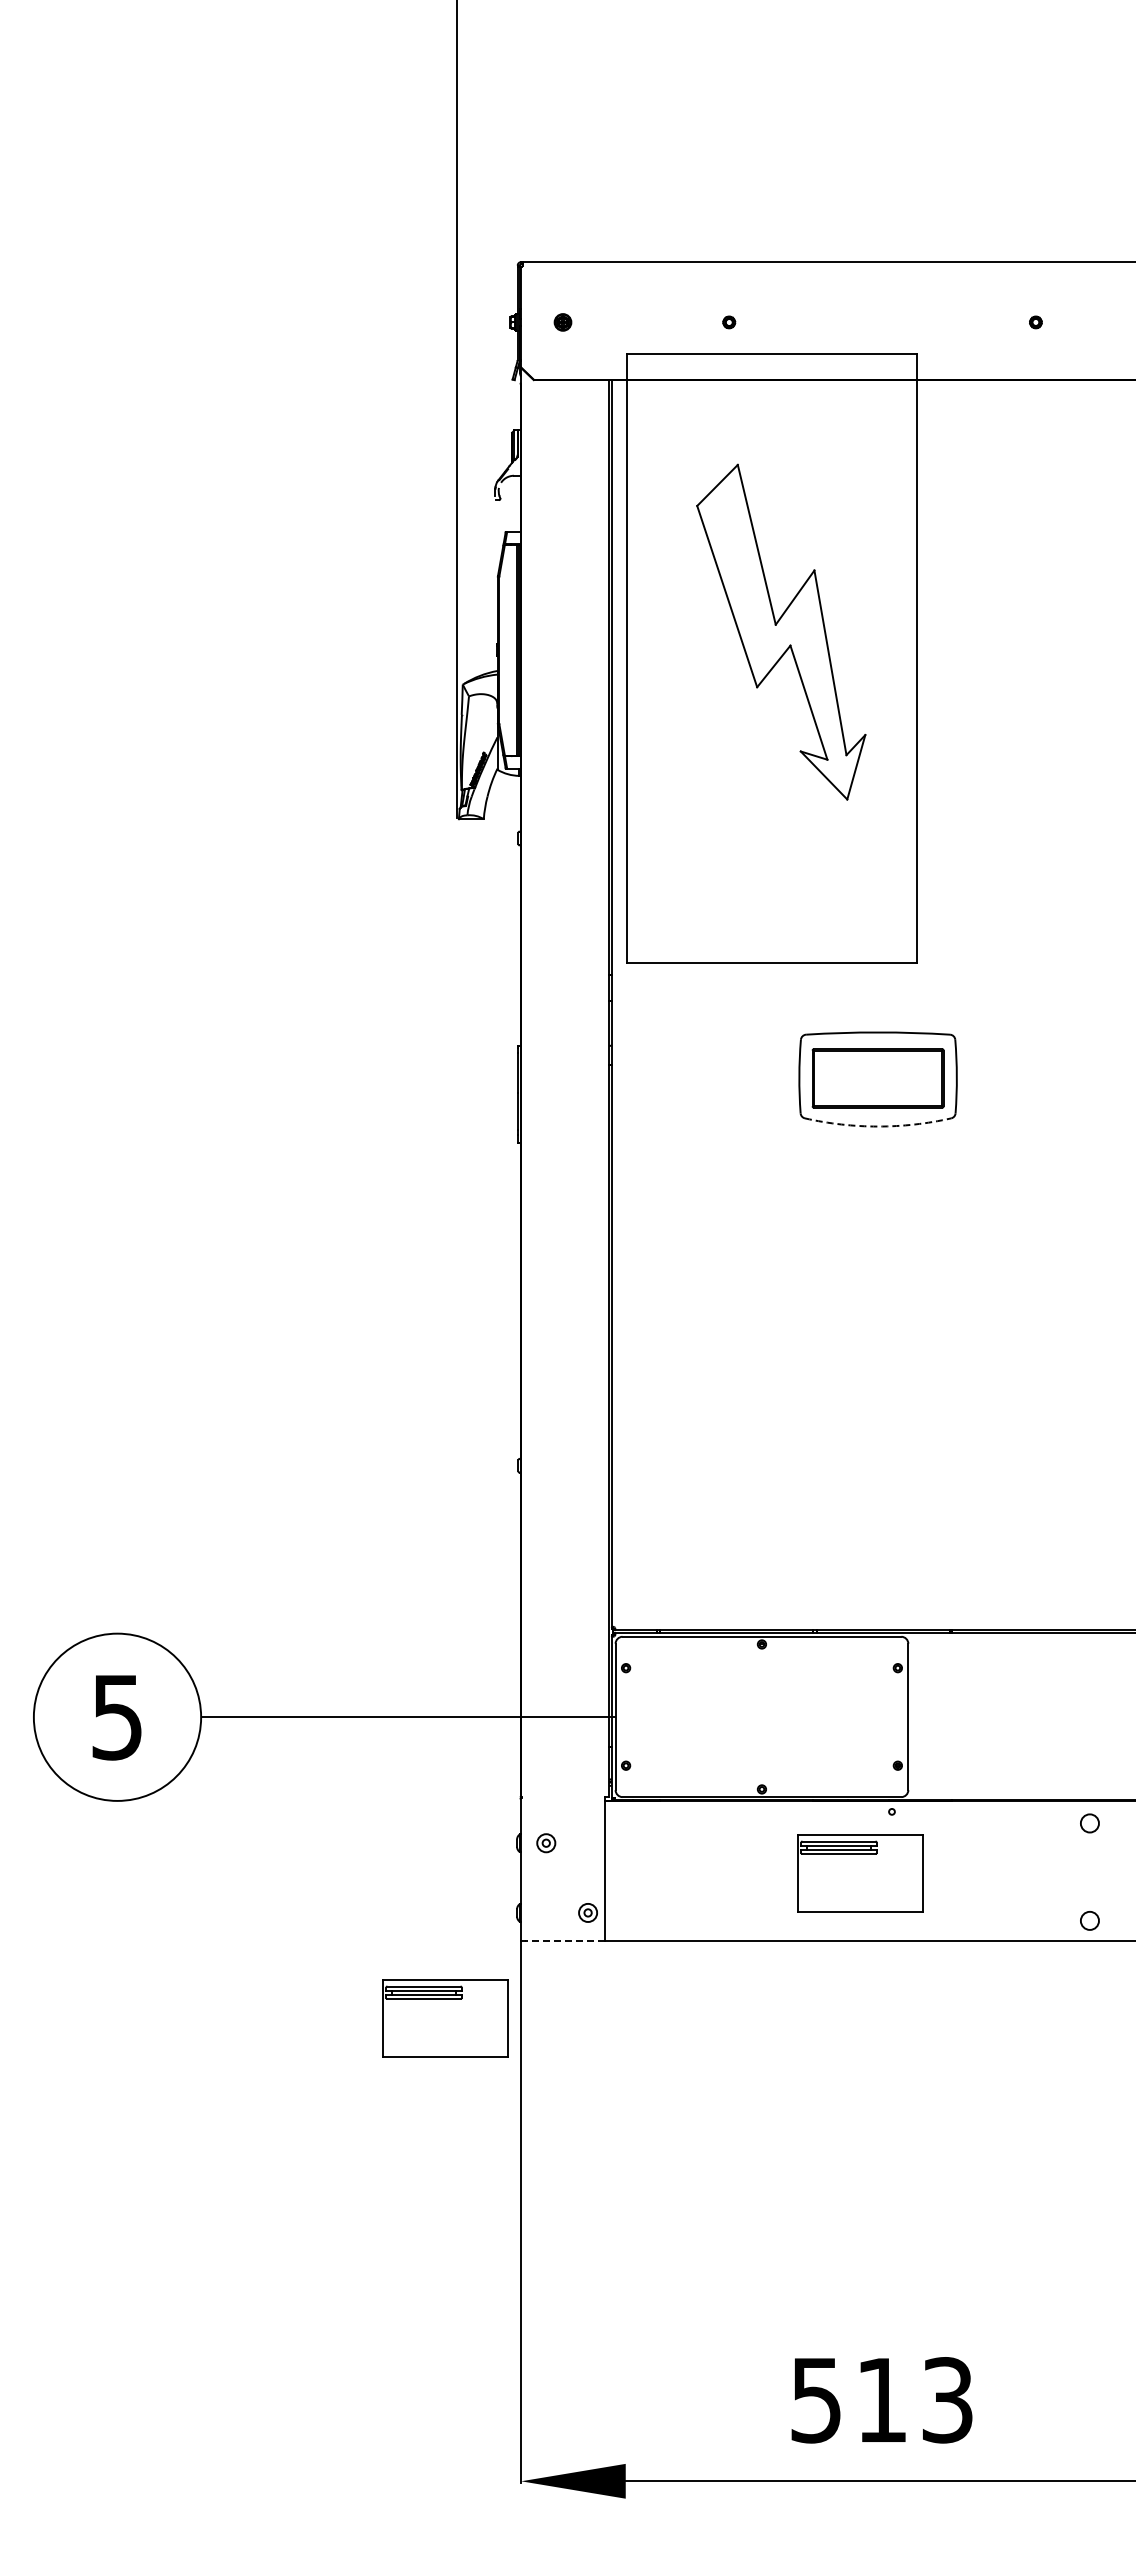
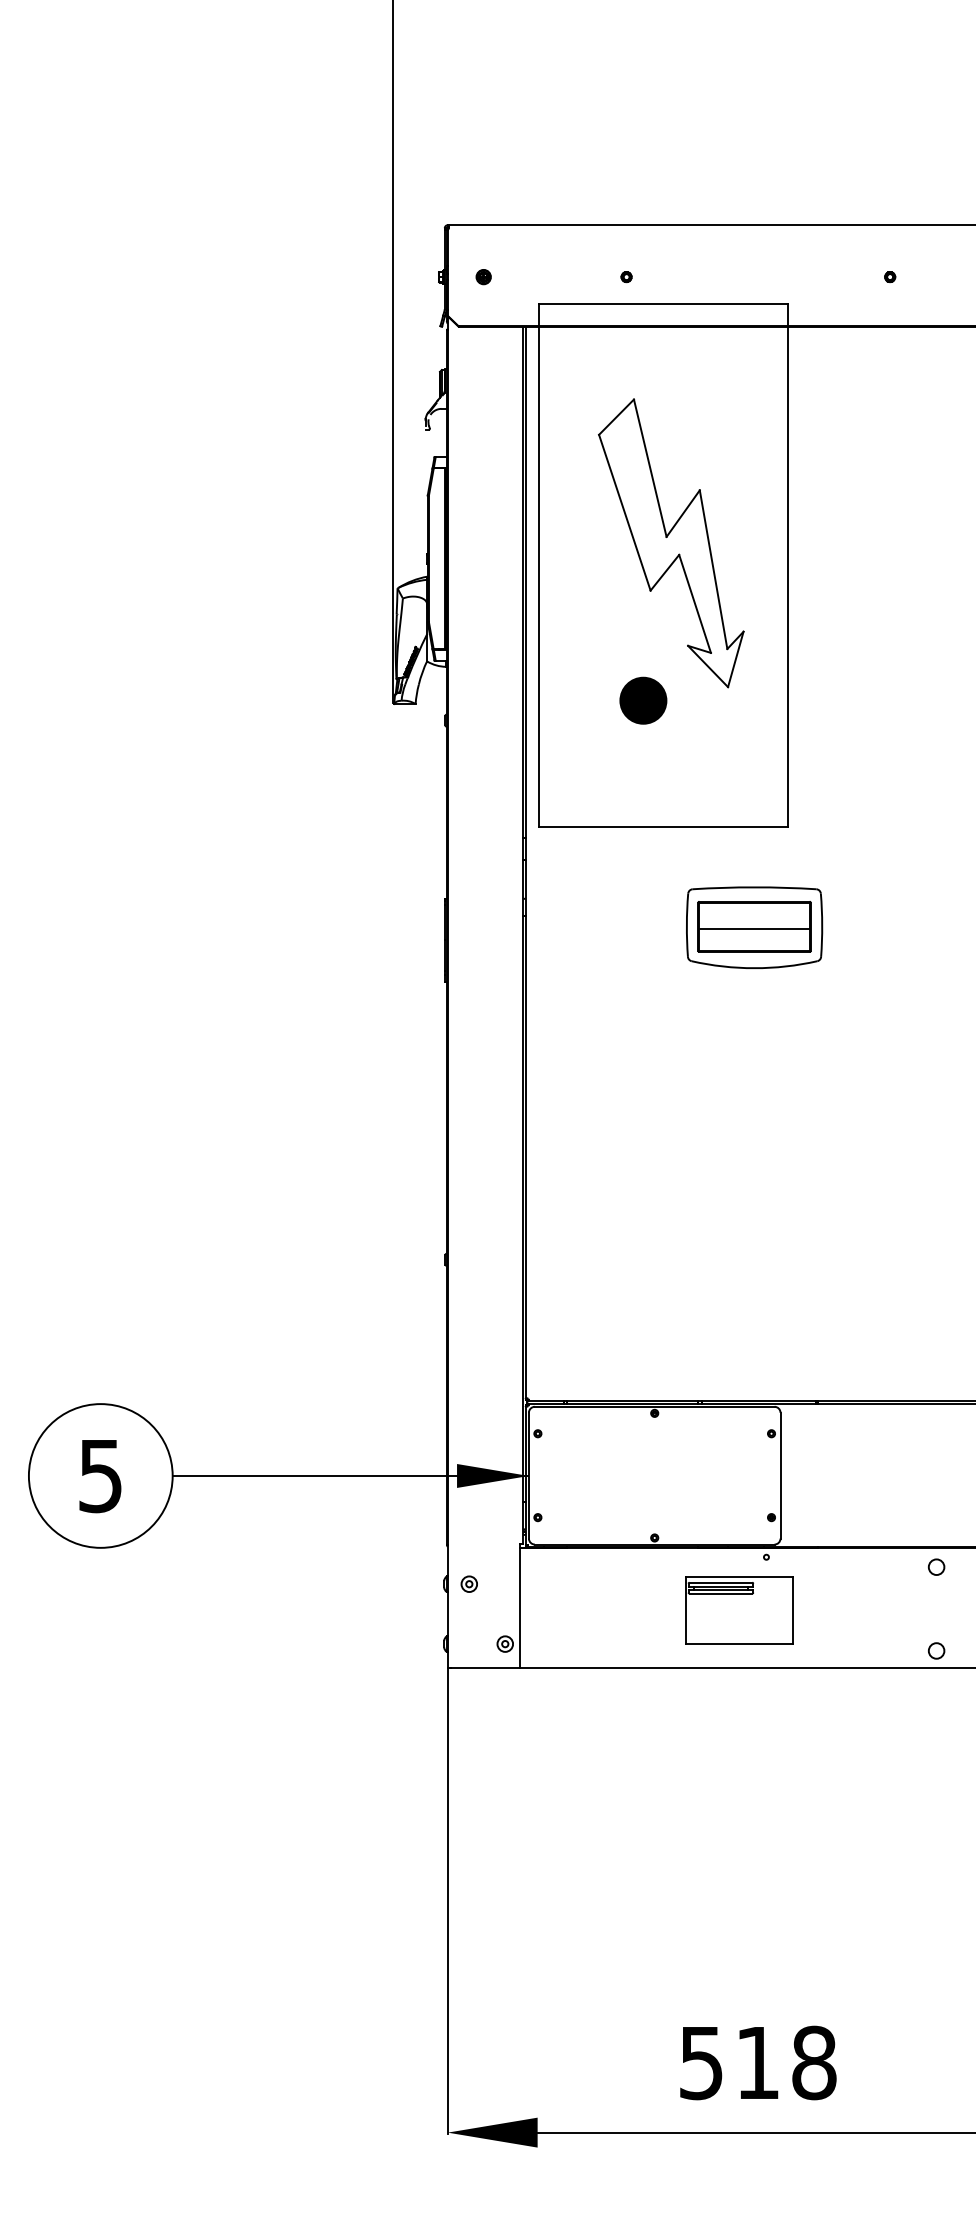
part: (748, 815) -> (643, 700), added
line: (877, 1080) -> (754, 928), added
arc: (878, 1126) -> (754, 968), dashed -> solid
fill: (573, 1717) -> (492, 1476), added
line: (565, 1940) -> (485, 1667), dashed -> solid
part: (445, 2018) -> (382, 1734), removed
text: (947, 2400) -> (814, 2063), 513 -> 518

